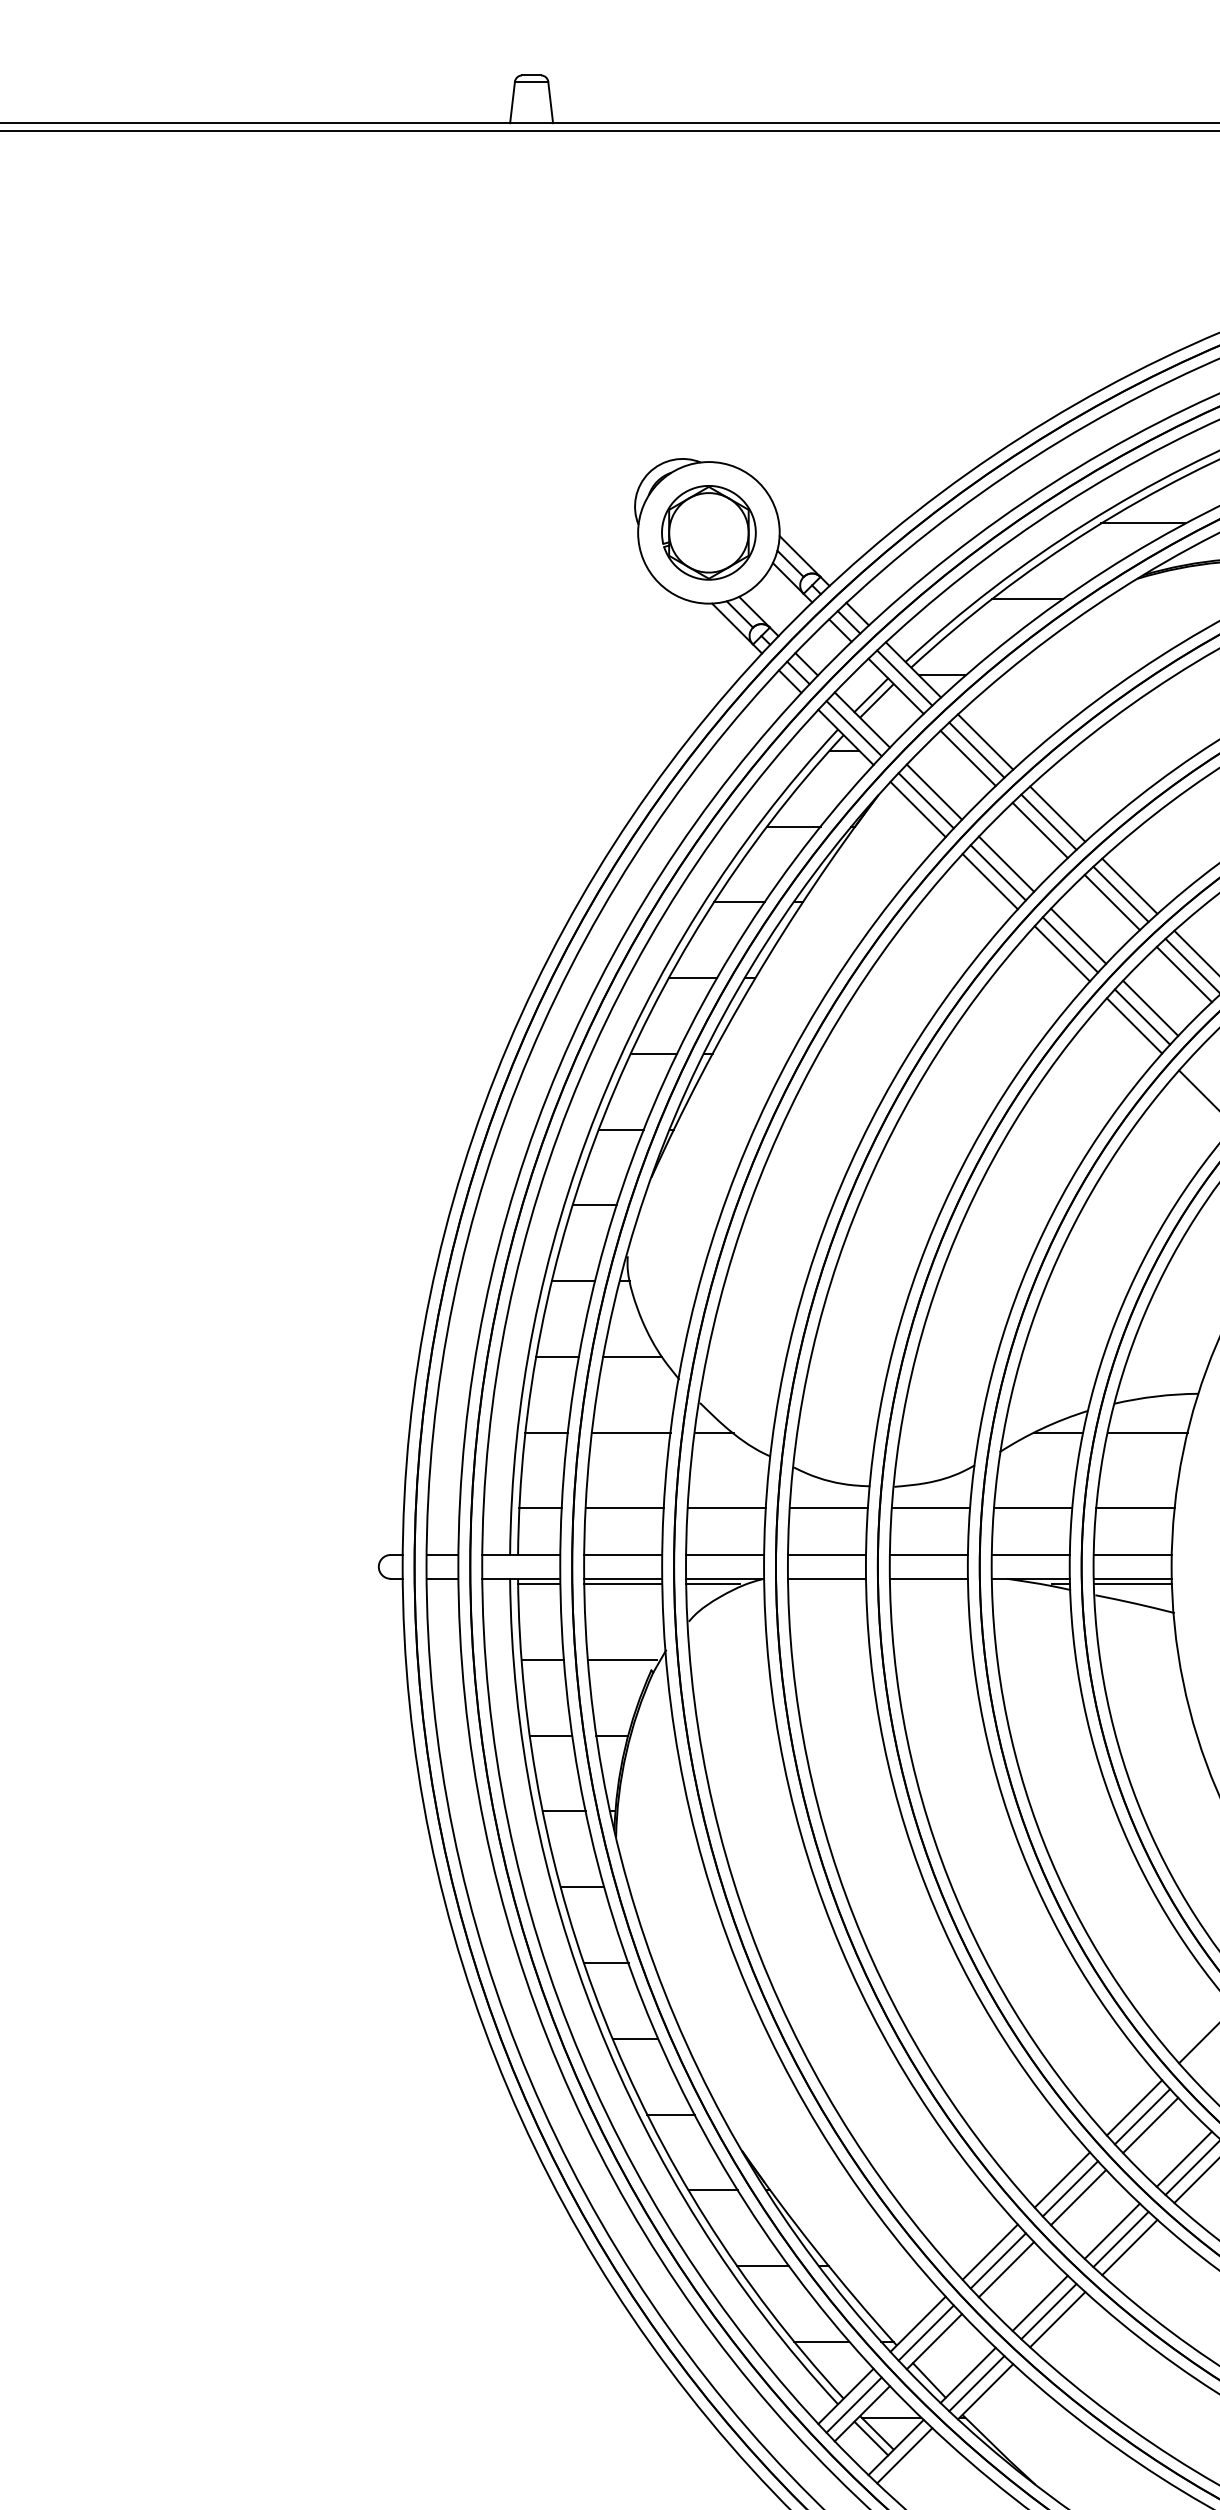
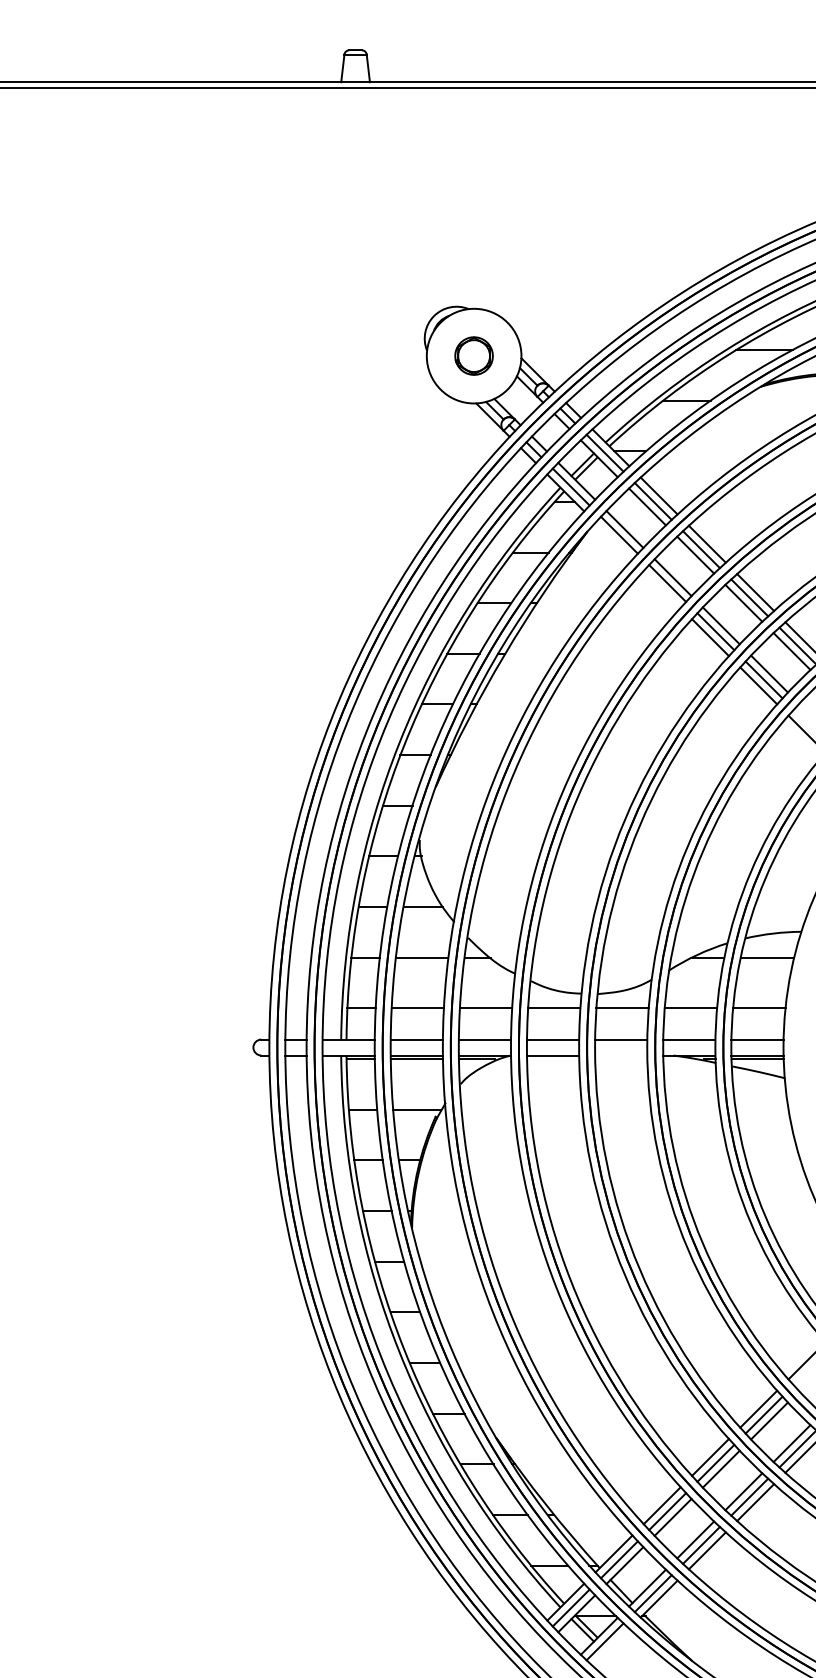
part: (707, 531) -> (473, 355), size x0.6
line: (917, 808) -> (613, 540), removed
line: (989, 880) -> (661, 588), removed
line: (929, 1578) -> (621, 1055), removed

